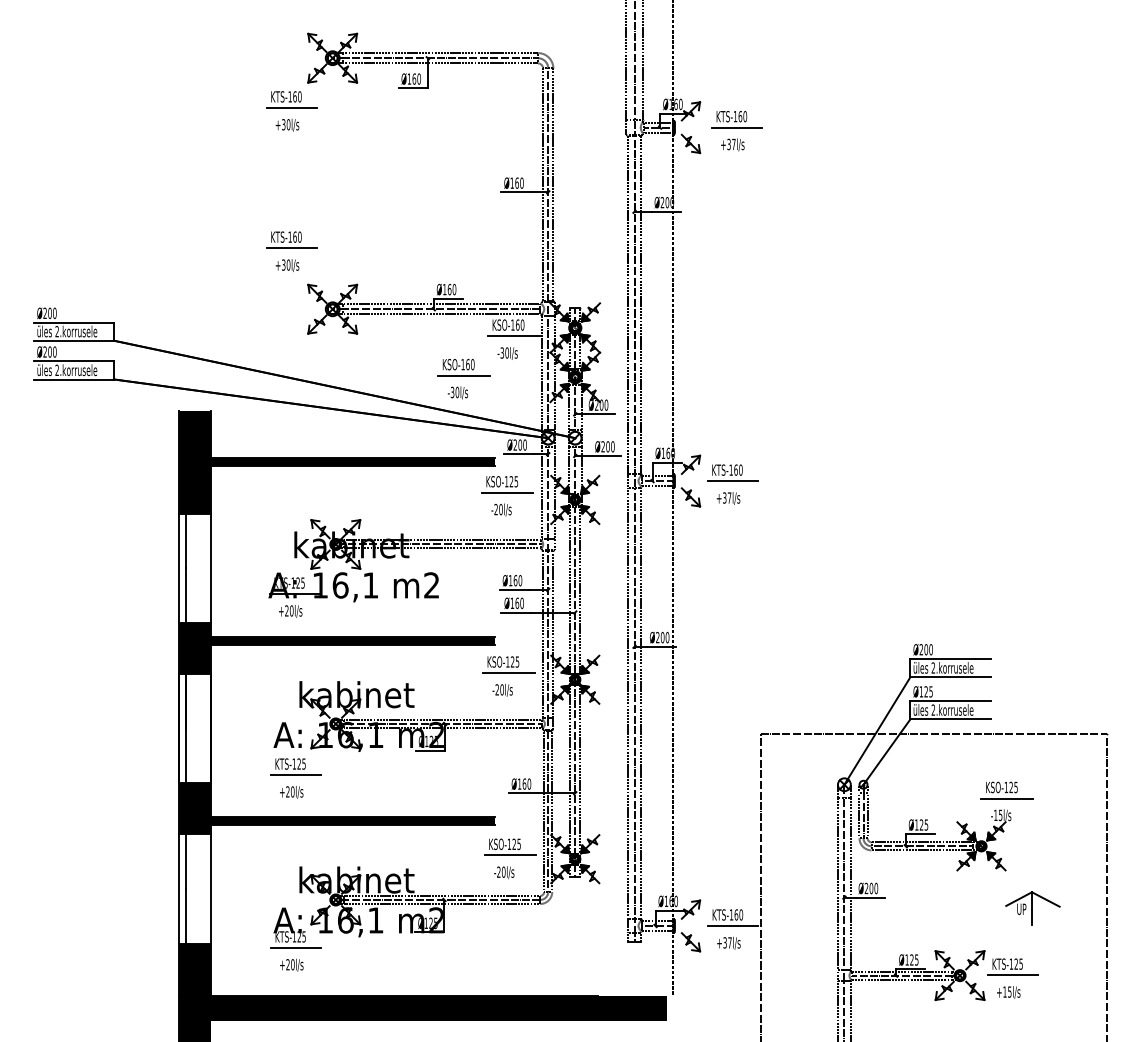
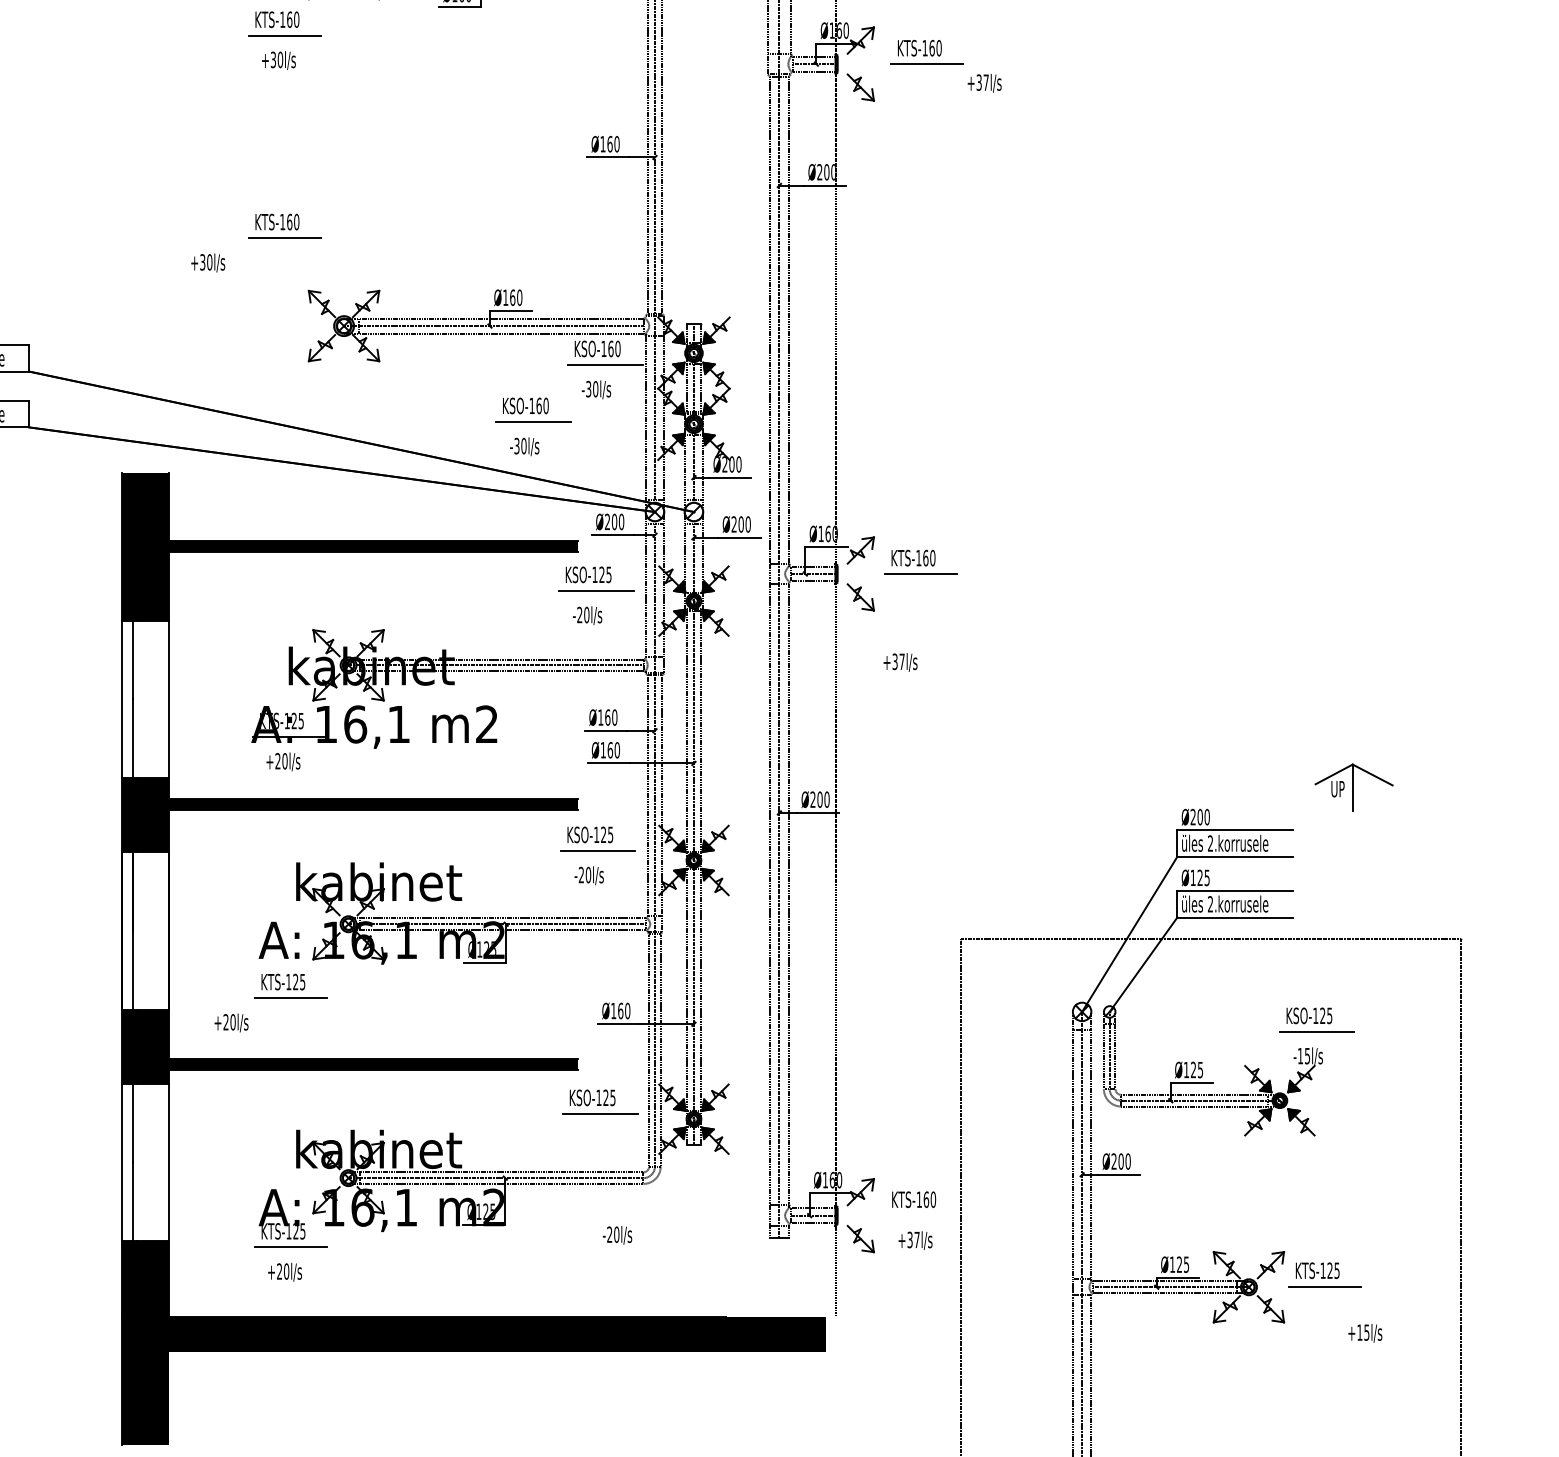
text: (732, 144) -> (984, 82), moved
text: (287, 265) -> (208, 262), moved
text: (728, 498) -> (900, 662), moved
text: (291, 792) -> (231, 1023), moved
text: (504, 872) -> (617, 1235), moved
part: (1032, 908) -> (1353, 787), moved
line: (732, 925) -> (920, 1214), removed
text: (1008, 992) -> (1364, 1333), moved

